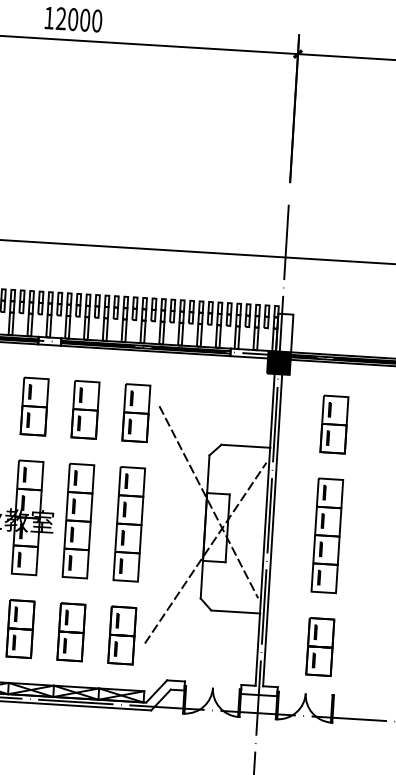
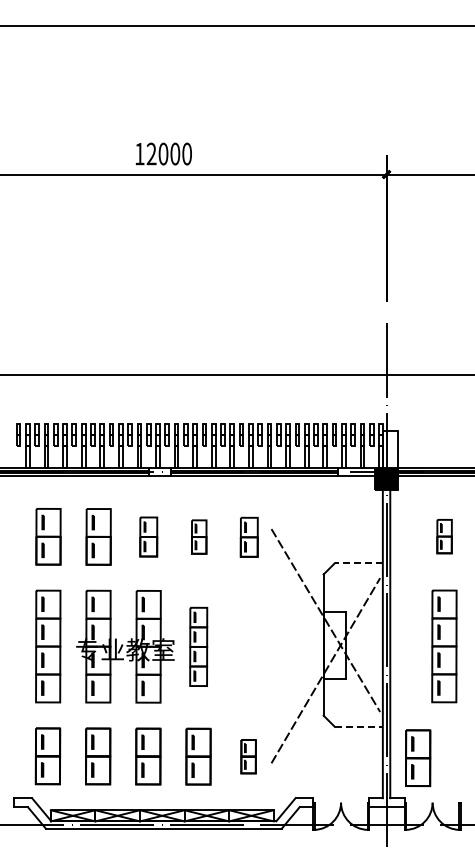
part: (34, 406) -> (148, 536), size x0.7
part: (86, 409) -> (199, 536), size x0.6
part: (136, 413) -> (249, 537), size x0.7
part: (334, 424) -> (444, 536), size x0.6
line: (245, 446) -> (358, 563), solid -> dashed
part: (78, 520) -> (198, 646), size x0.7
part: (128, 523) -> (248, 646), removed
line: (236, 611) -> (359, 726), solid -> dashed
part: (122, 635) -> (248, 756), size x0.6
part: (320, 647) -> (418, 758), moved

